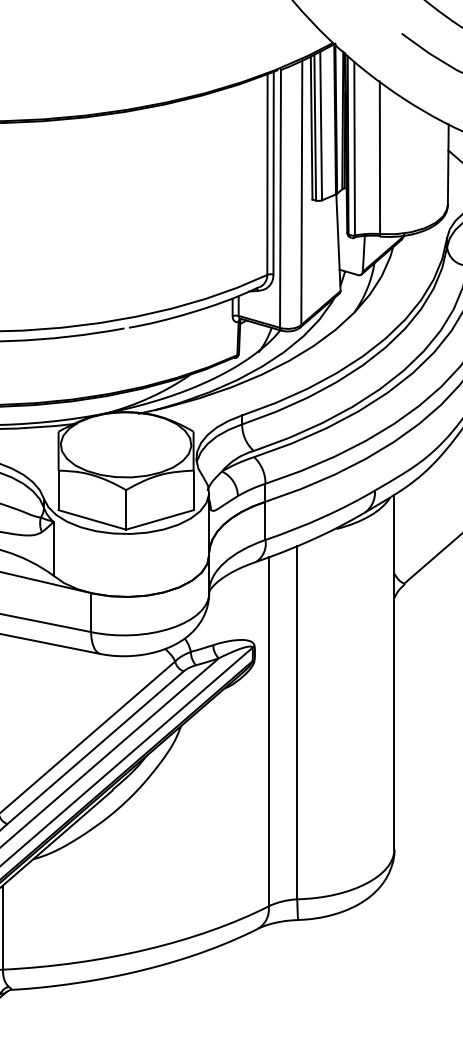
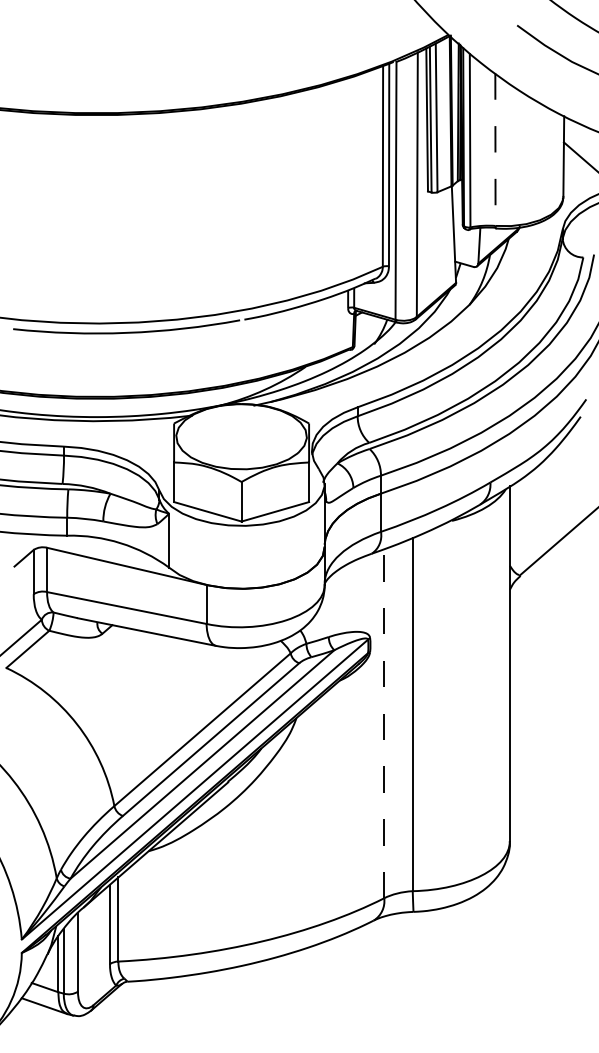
line: (380, 158) -> (495, 150), solid -> dashed
line: (269, 731) -> (384, 723), solid -> dashed

